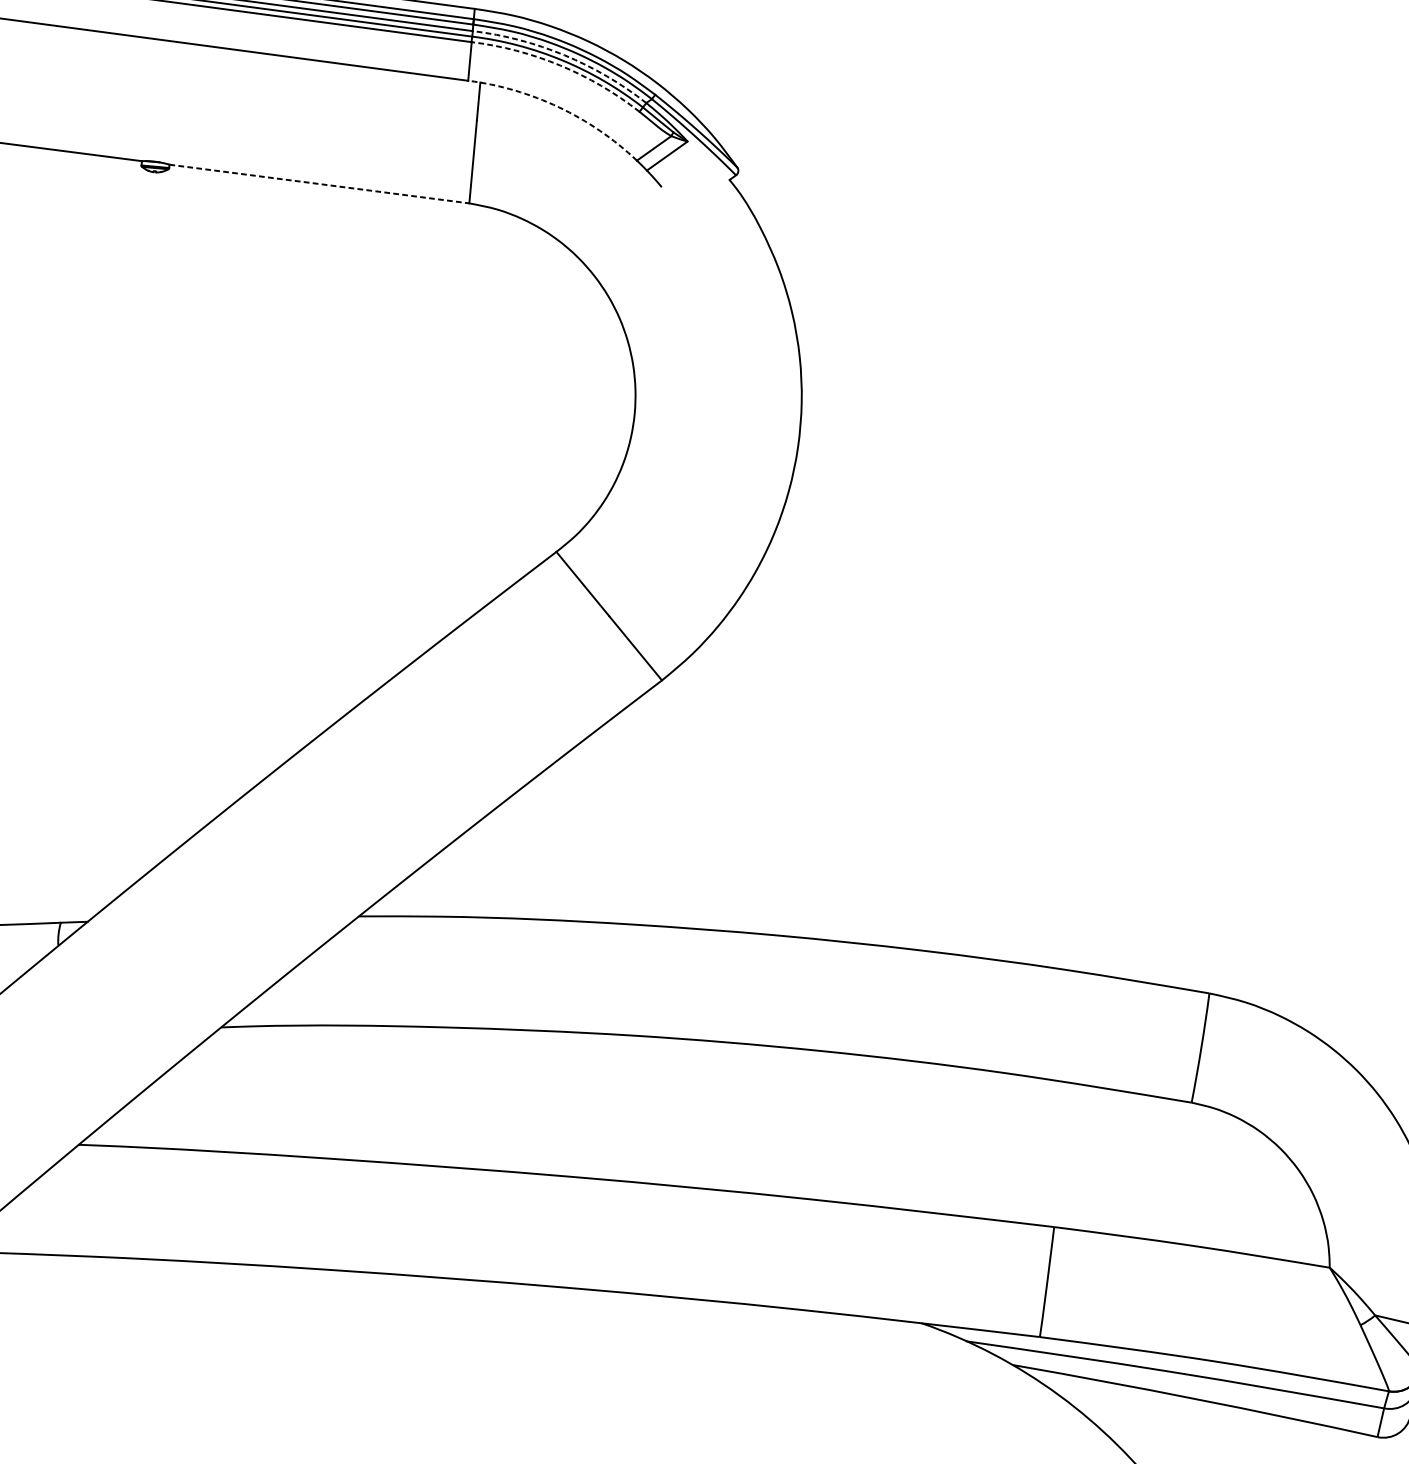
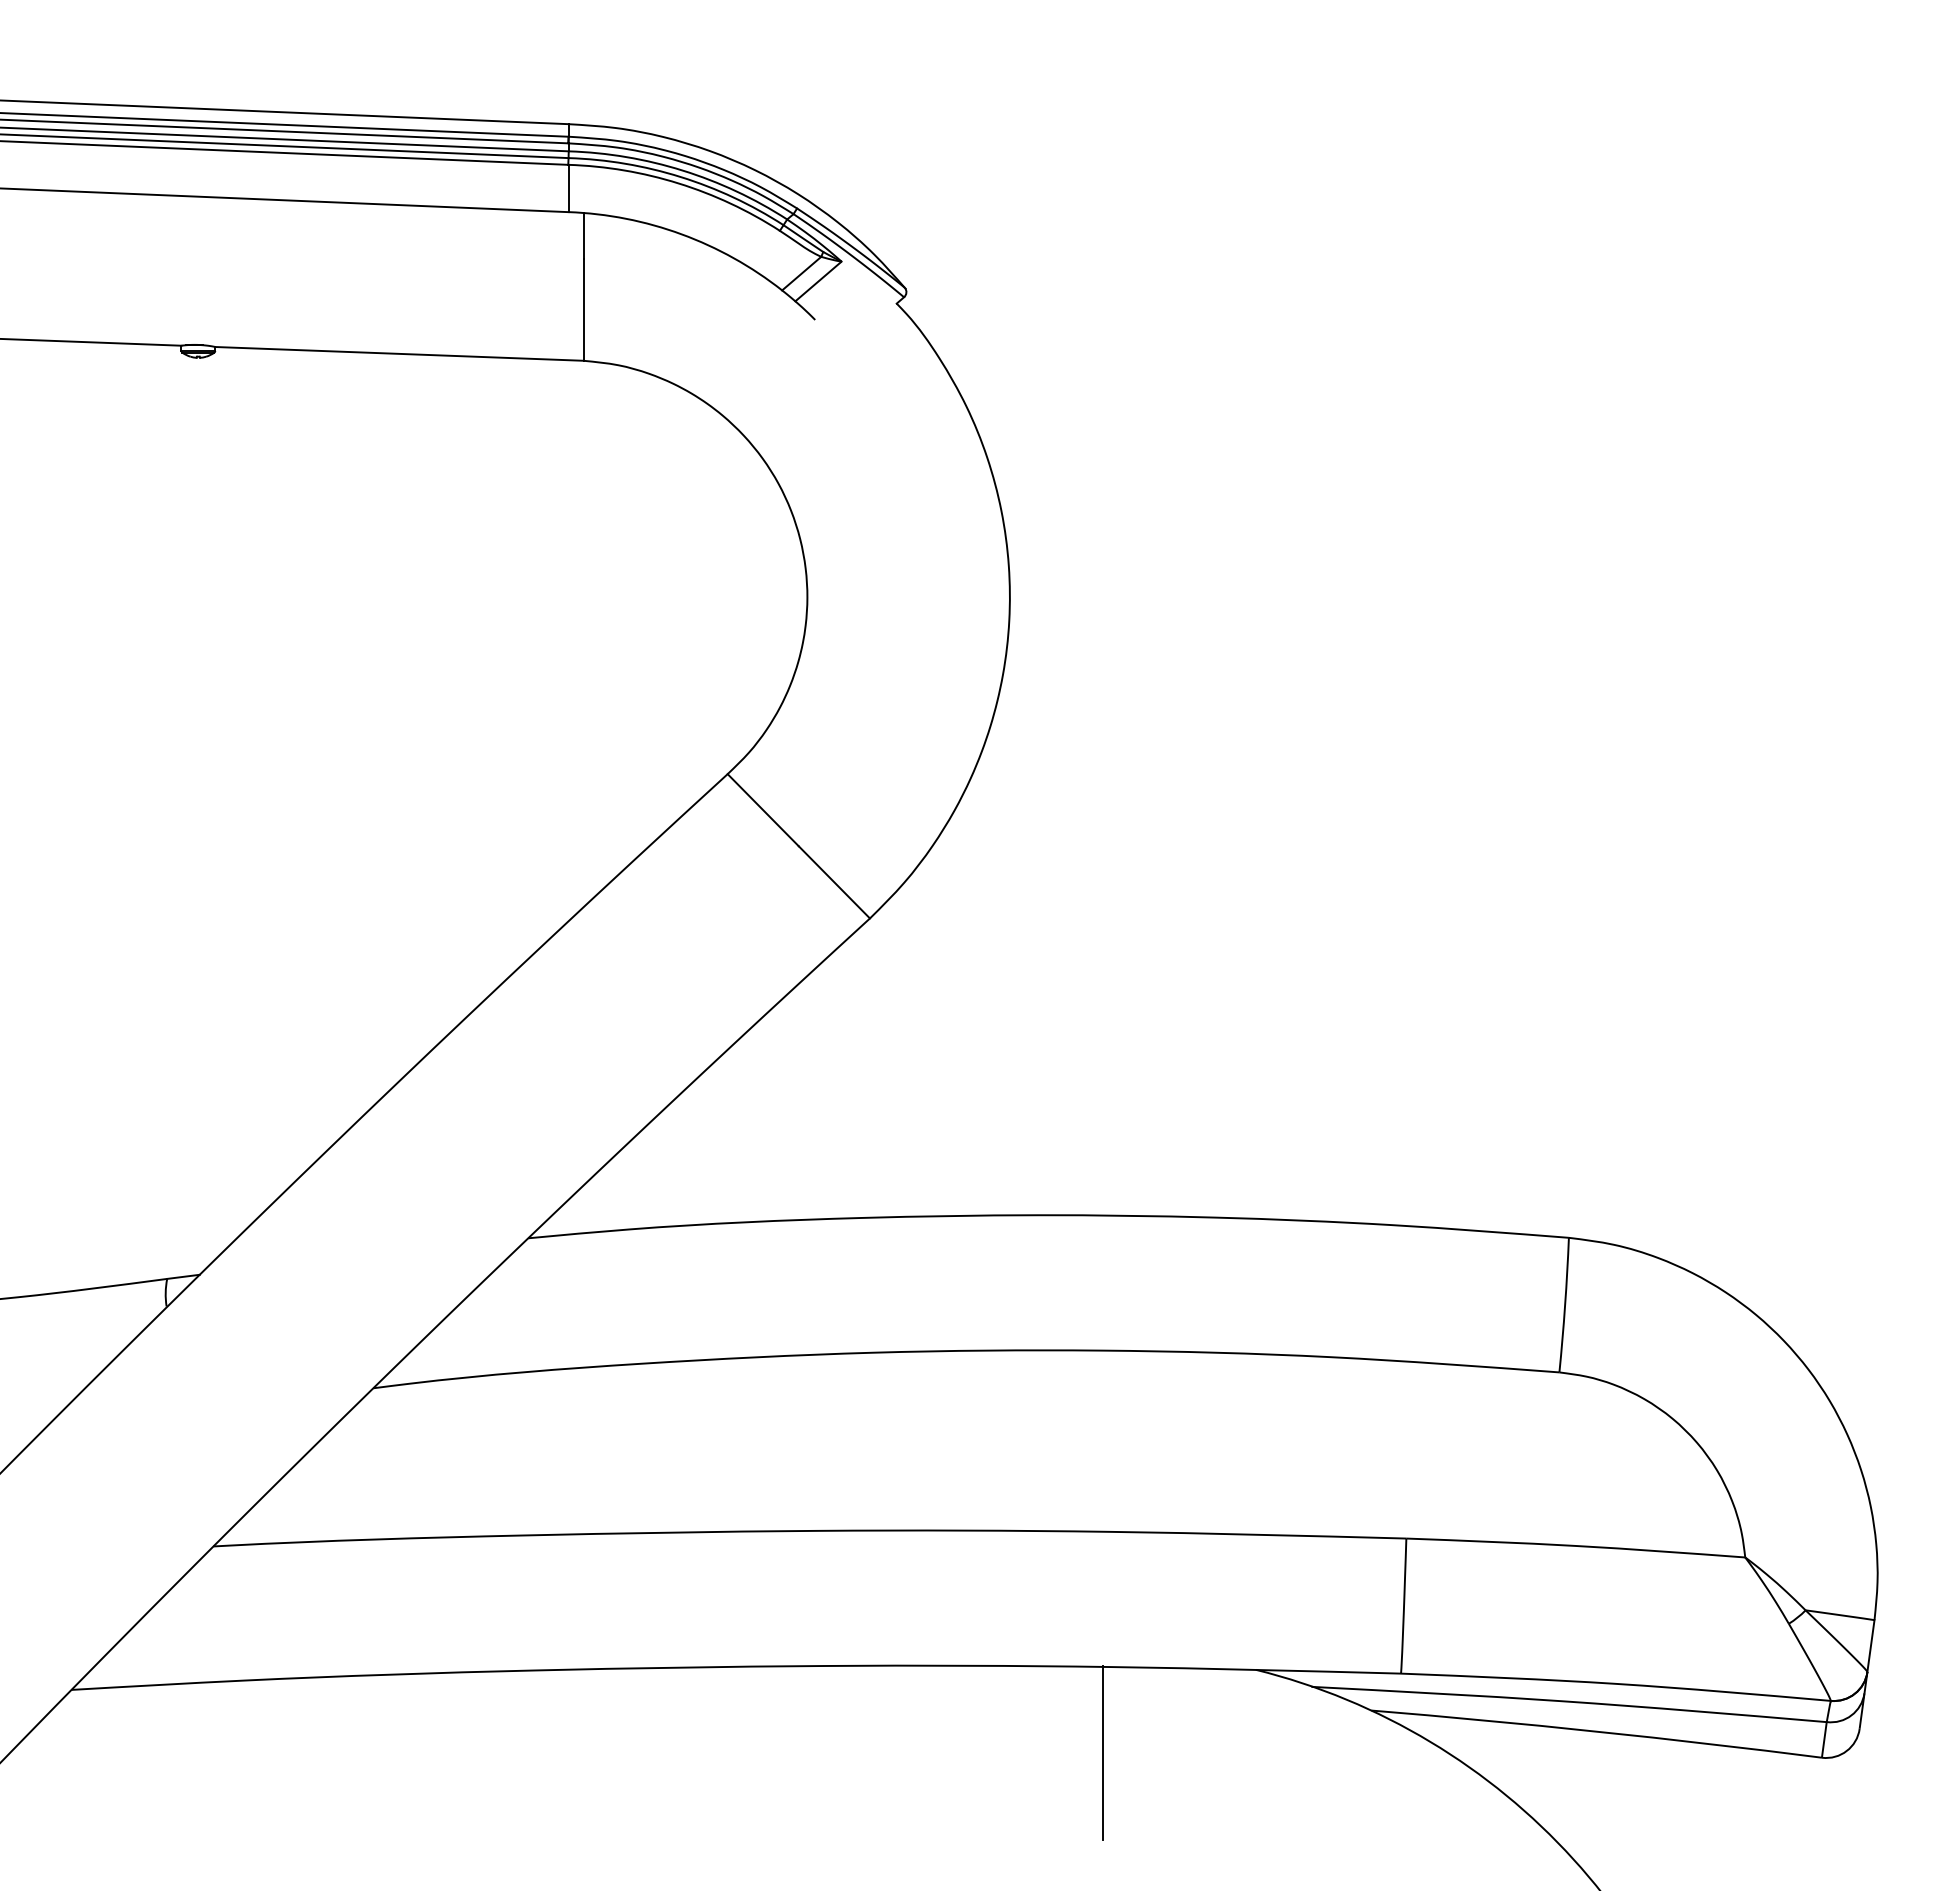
arc: (564, 55) -> (682, 170), dashed -> solid
arc: (560, 65) -> (678, 183), dashed -> solid
arc: (558, 107) -> (681, 234), dashed -> solid
line: (319, 183) -> (399, 353), dashed -> solid
line: (790, 1380) -> (1103, 1753), added

